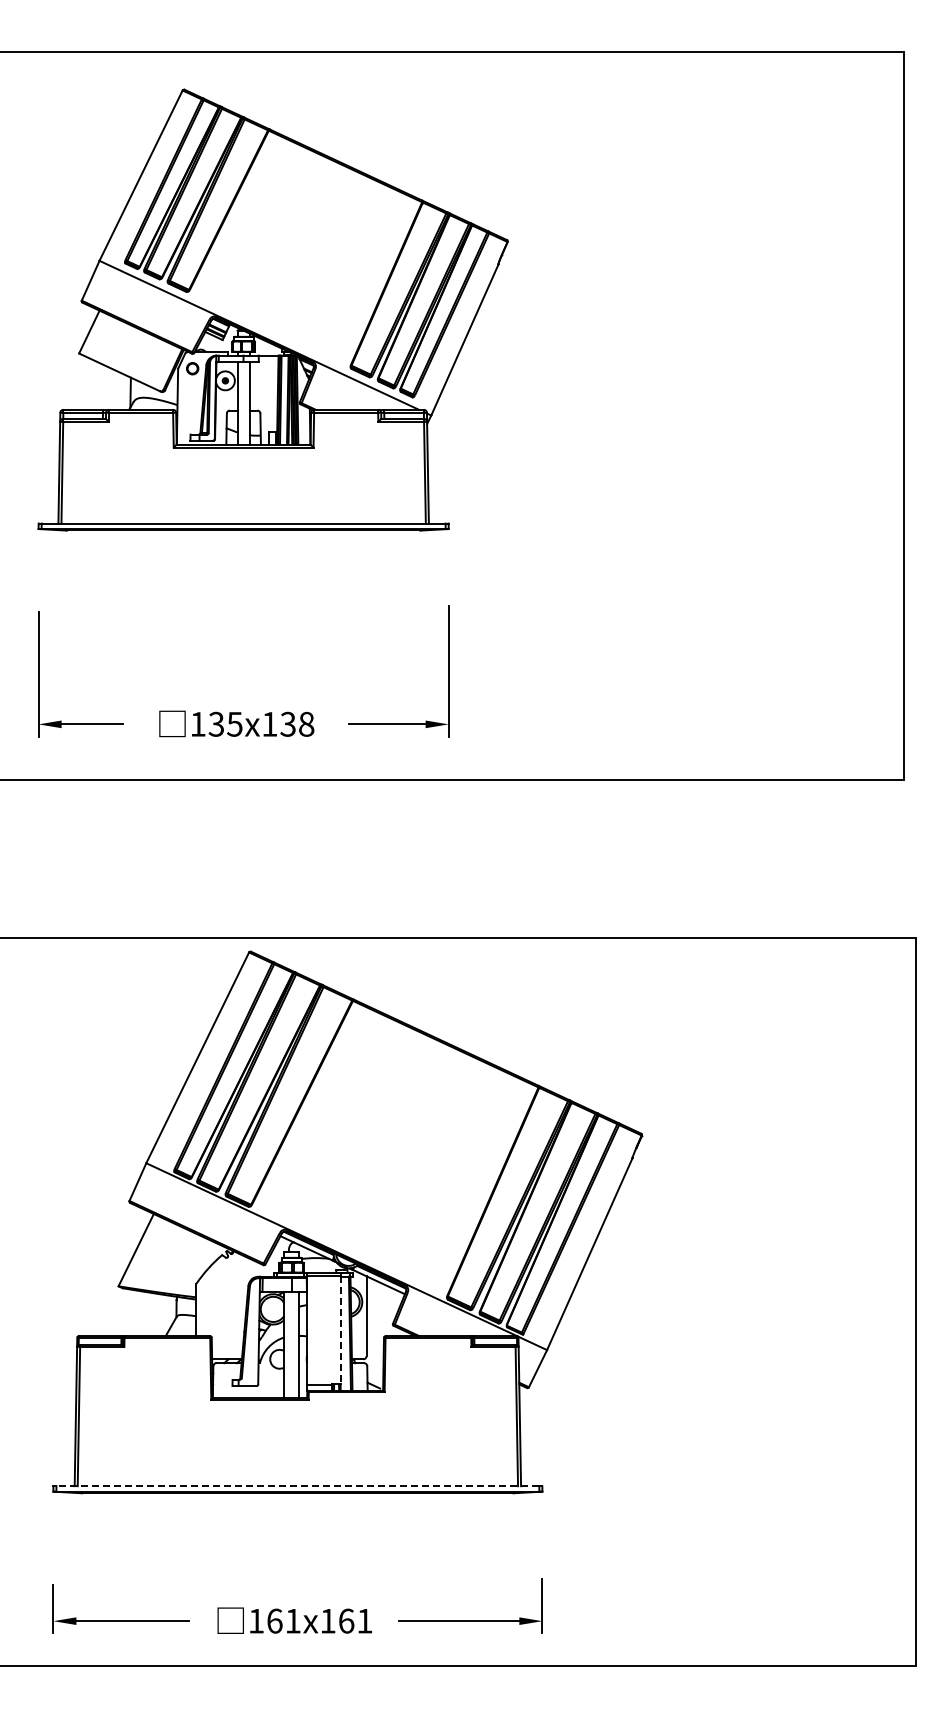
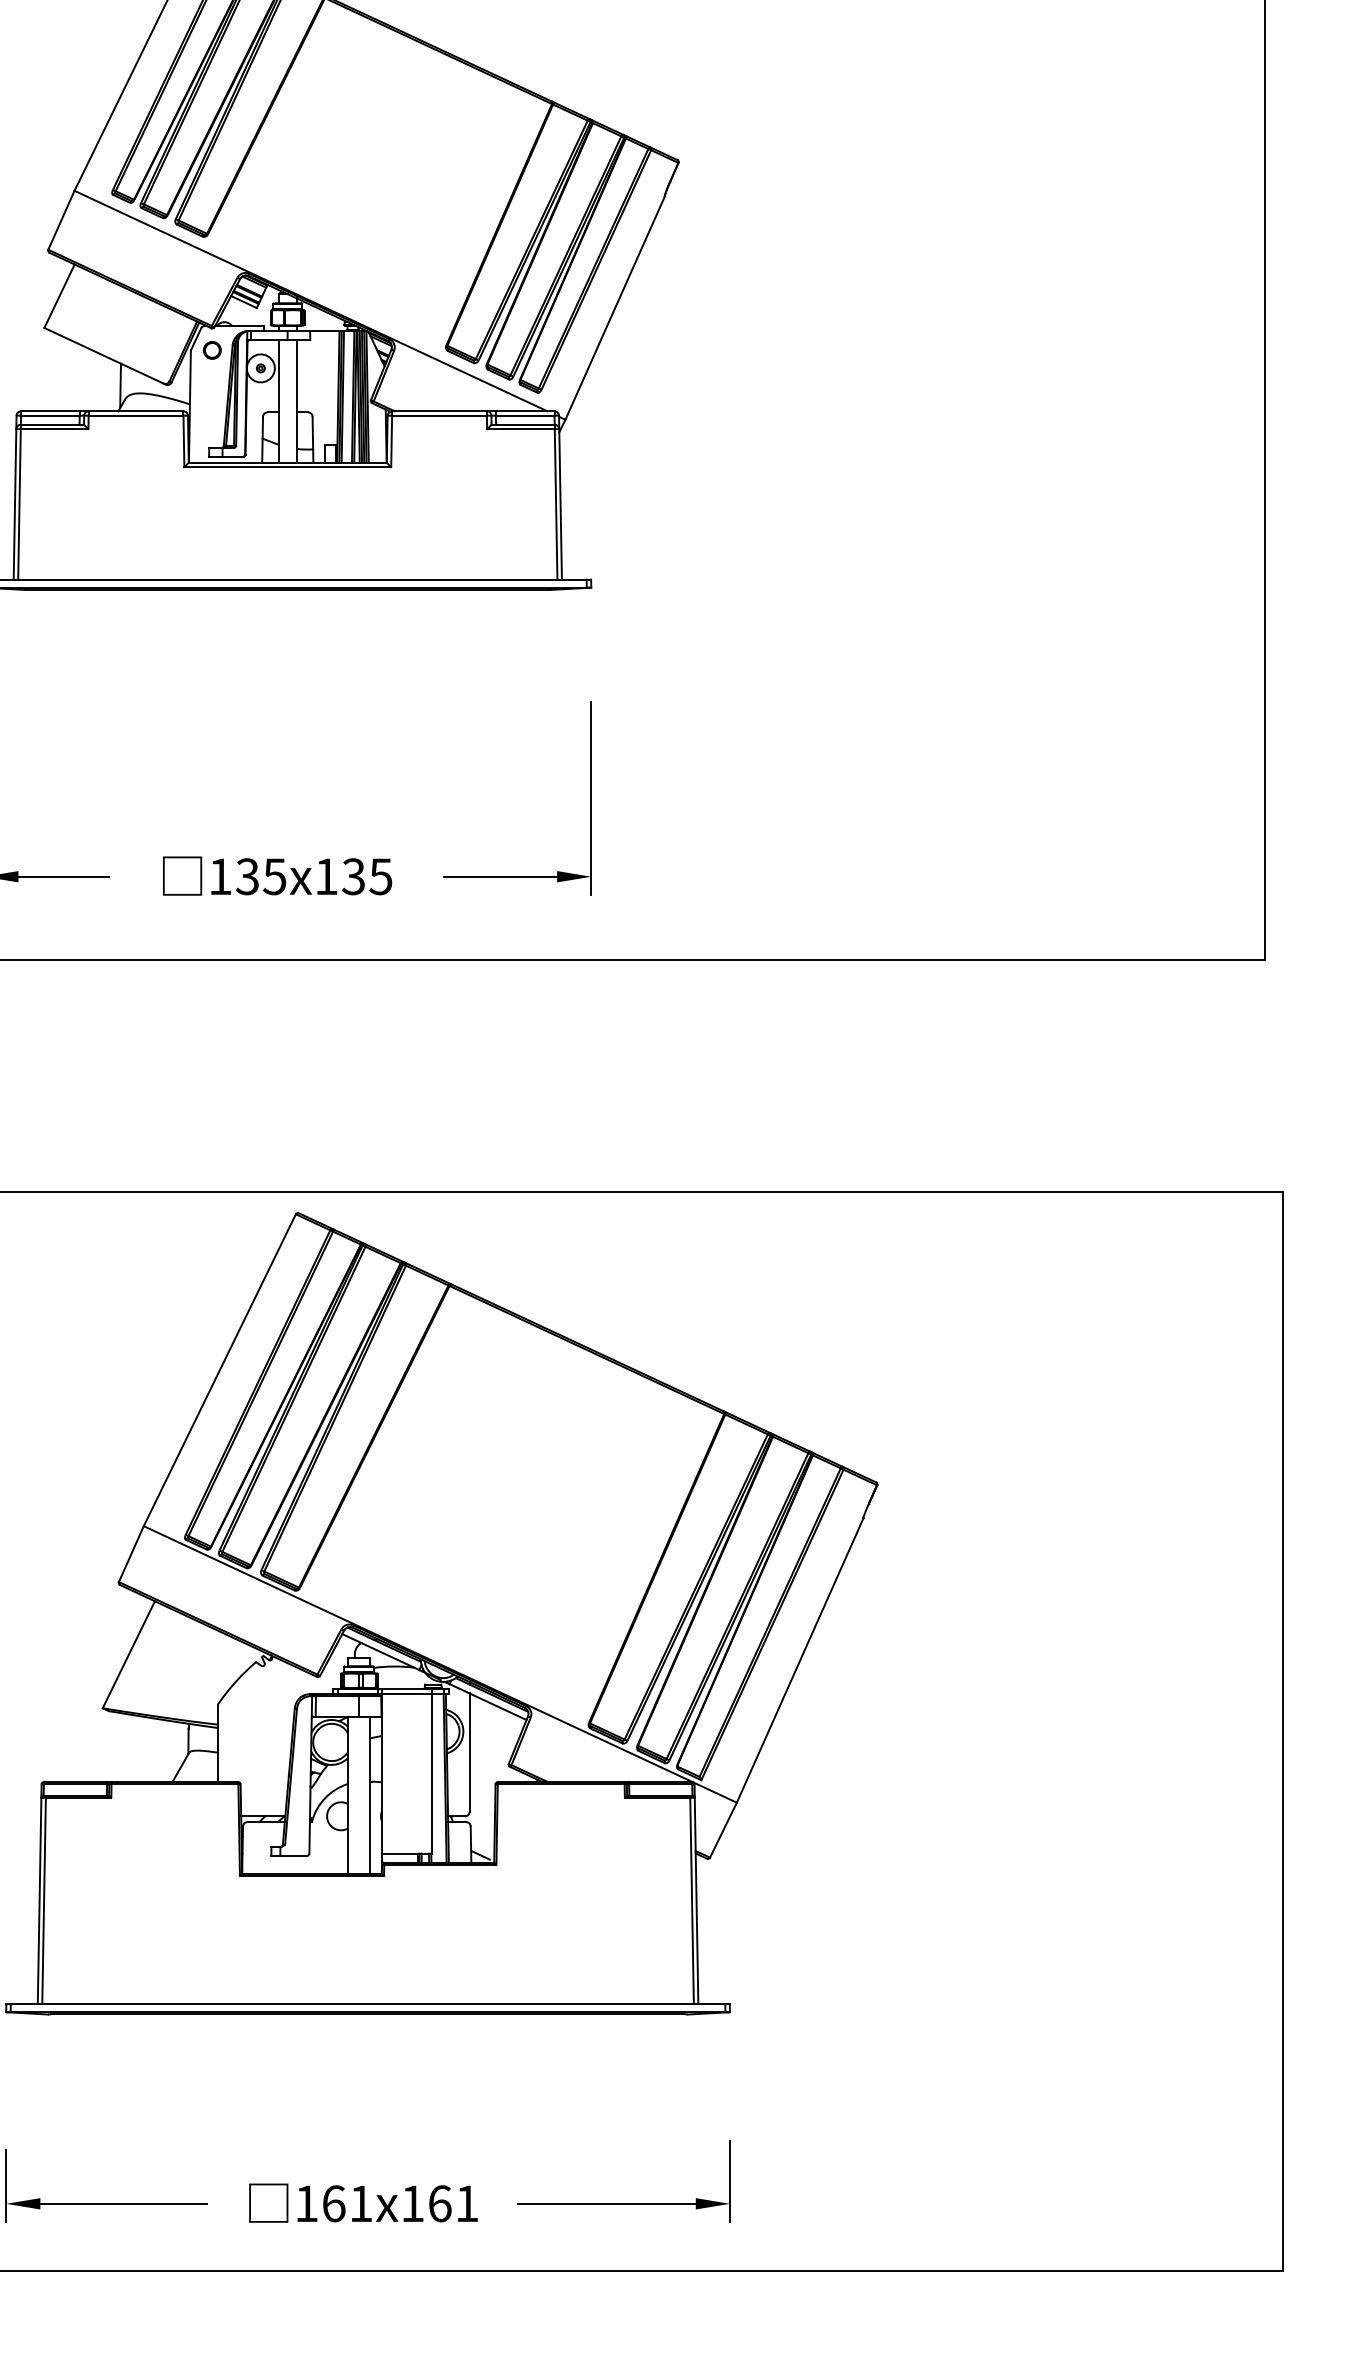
text: (306, 723) -> (380, 875), 135x138 -> 135x135
line: (341, 1330) -> (432, 1773), dashed -> solid
line: (297, 1486) -> (367, 2004), dashed -> solid

